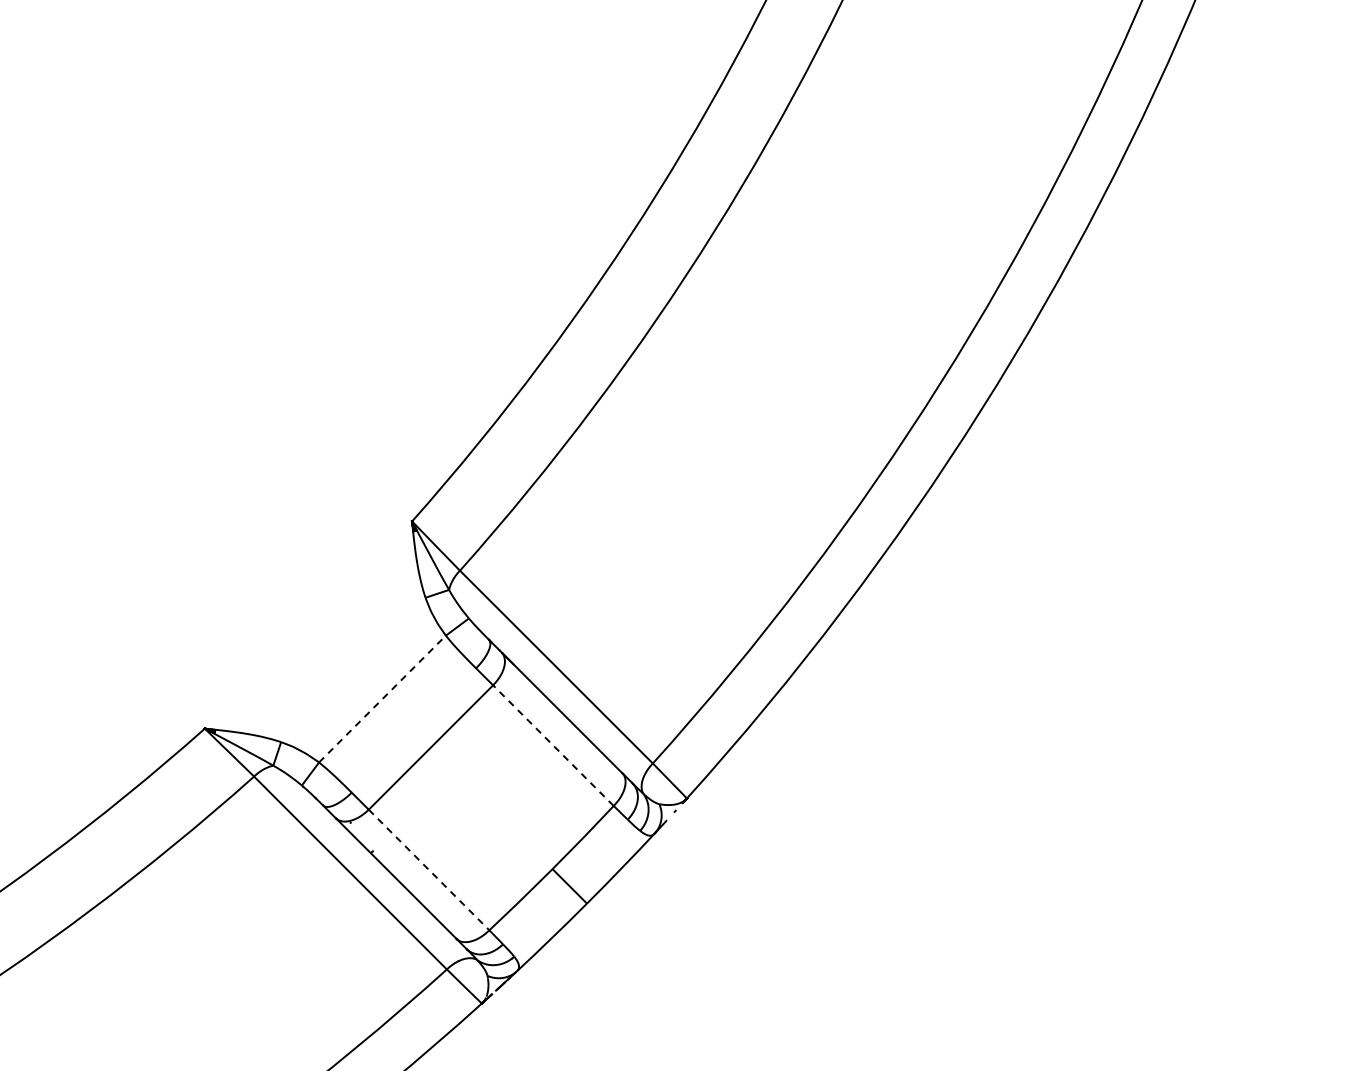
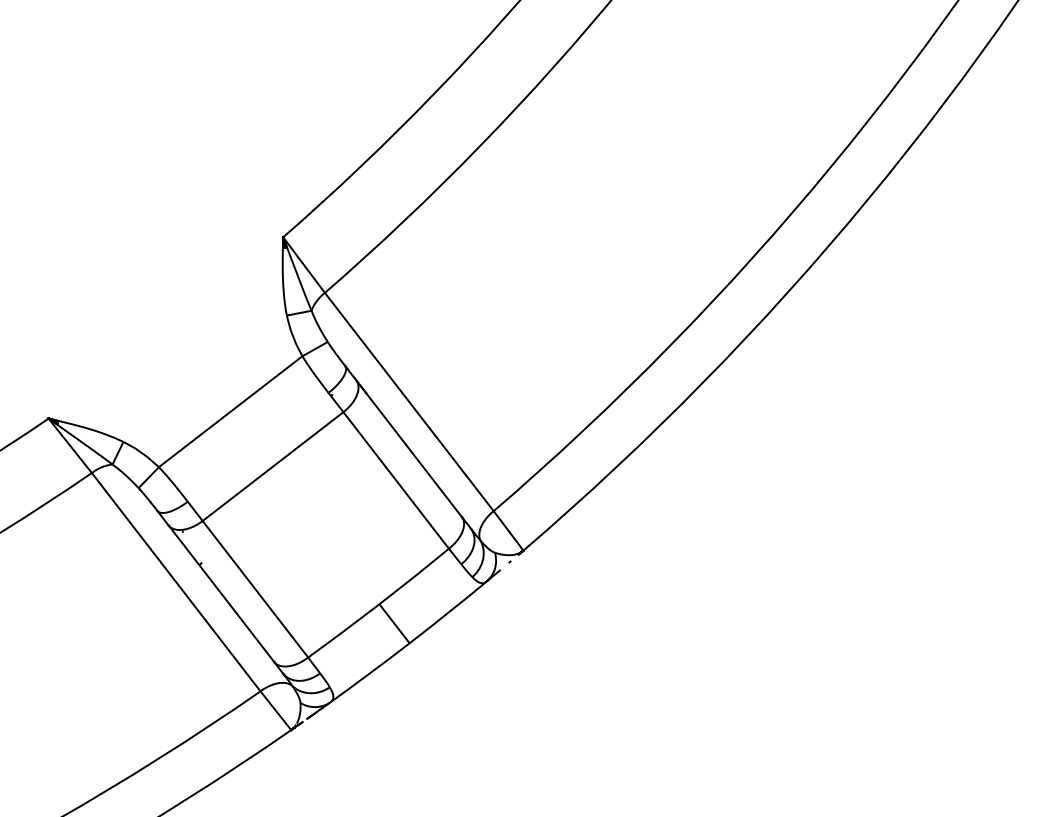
line: (382, 699) -> (230, 412), dashed -> solid
line: (553, 745) -> (396, 480), dashed -> solid
line: (429, 870) -> (255, 589), dashed -> solid

